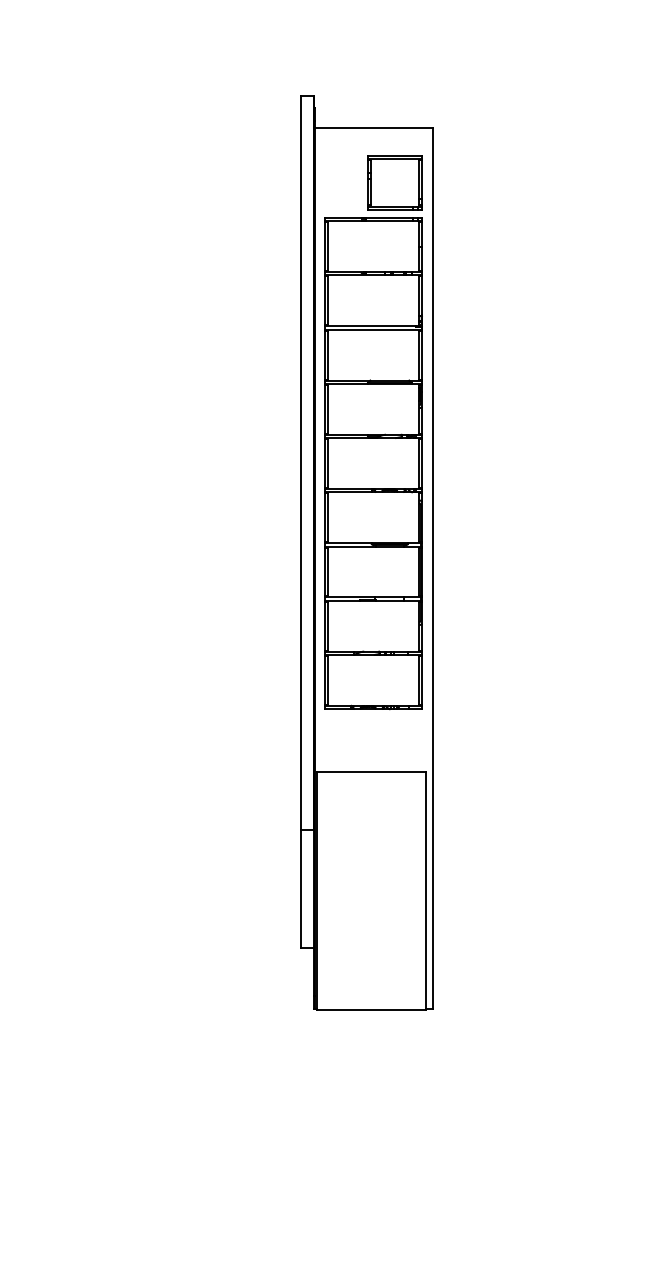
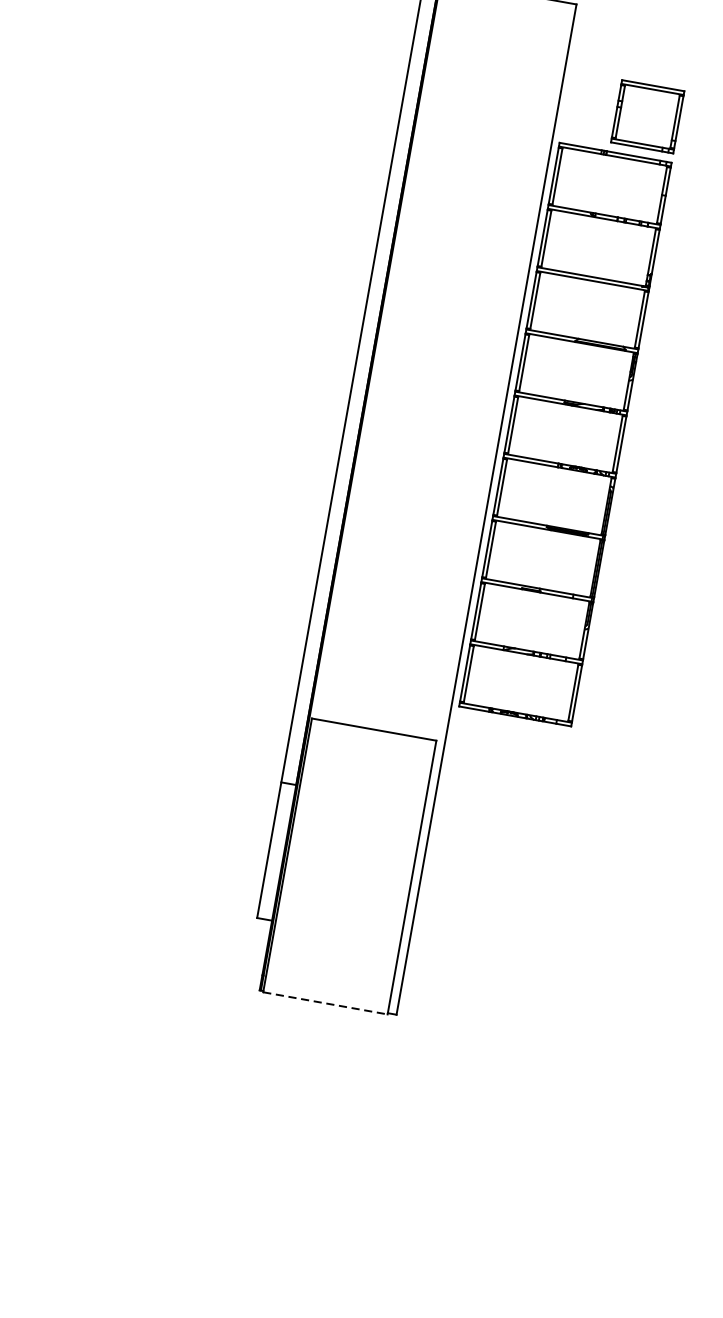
part: (373, 432) -> (571, 398), moved
line: (371, 1010) -> (325, 1003), solid -> dashed

